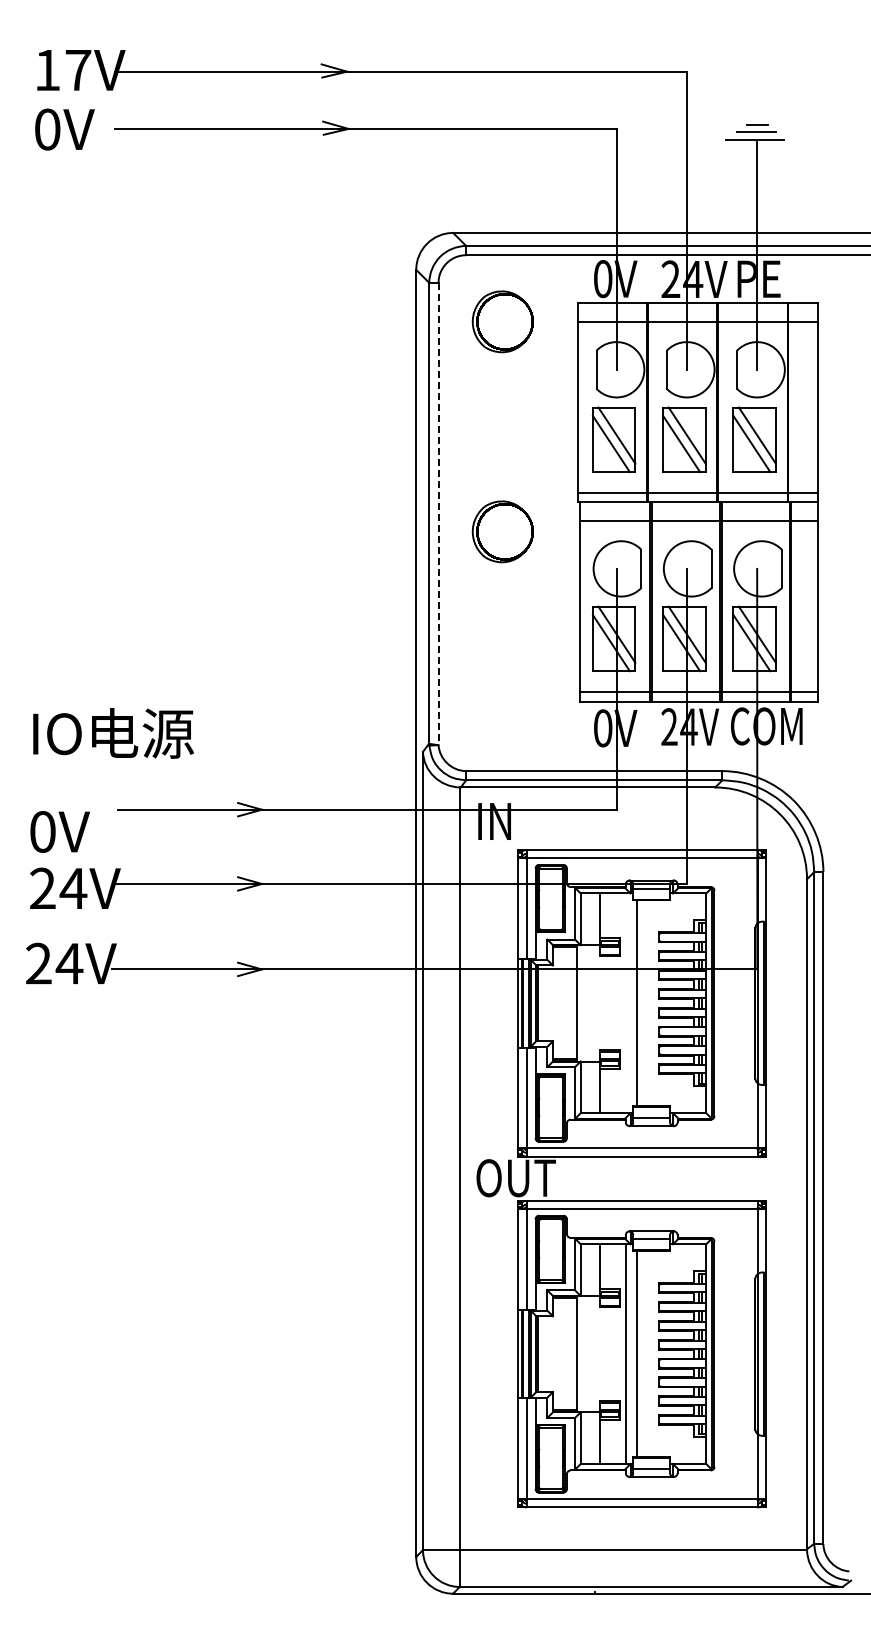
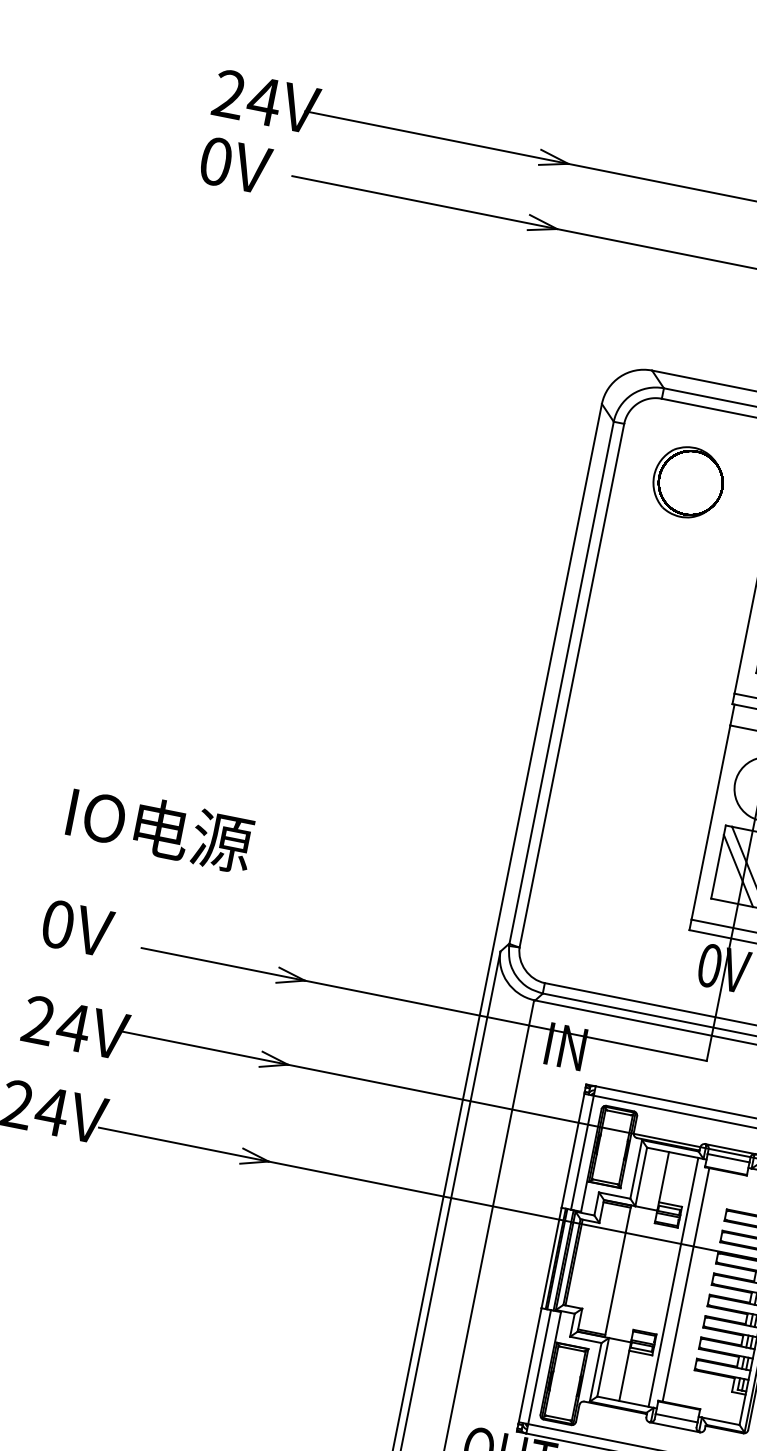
text: (63, 69) -> (247, 97), 17V -> 24V
line: (438, 514) -> (571, 686), dashed -> solid
part: (502, 531) -> (640, 719), removed
text: (113, 733) -> (160, 828), moved
text: (59, 831) -> (77, 927), moved
line: (625, 1003) -> (672, 1282), added

